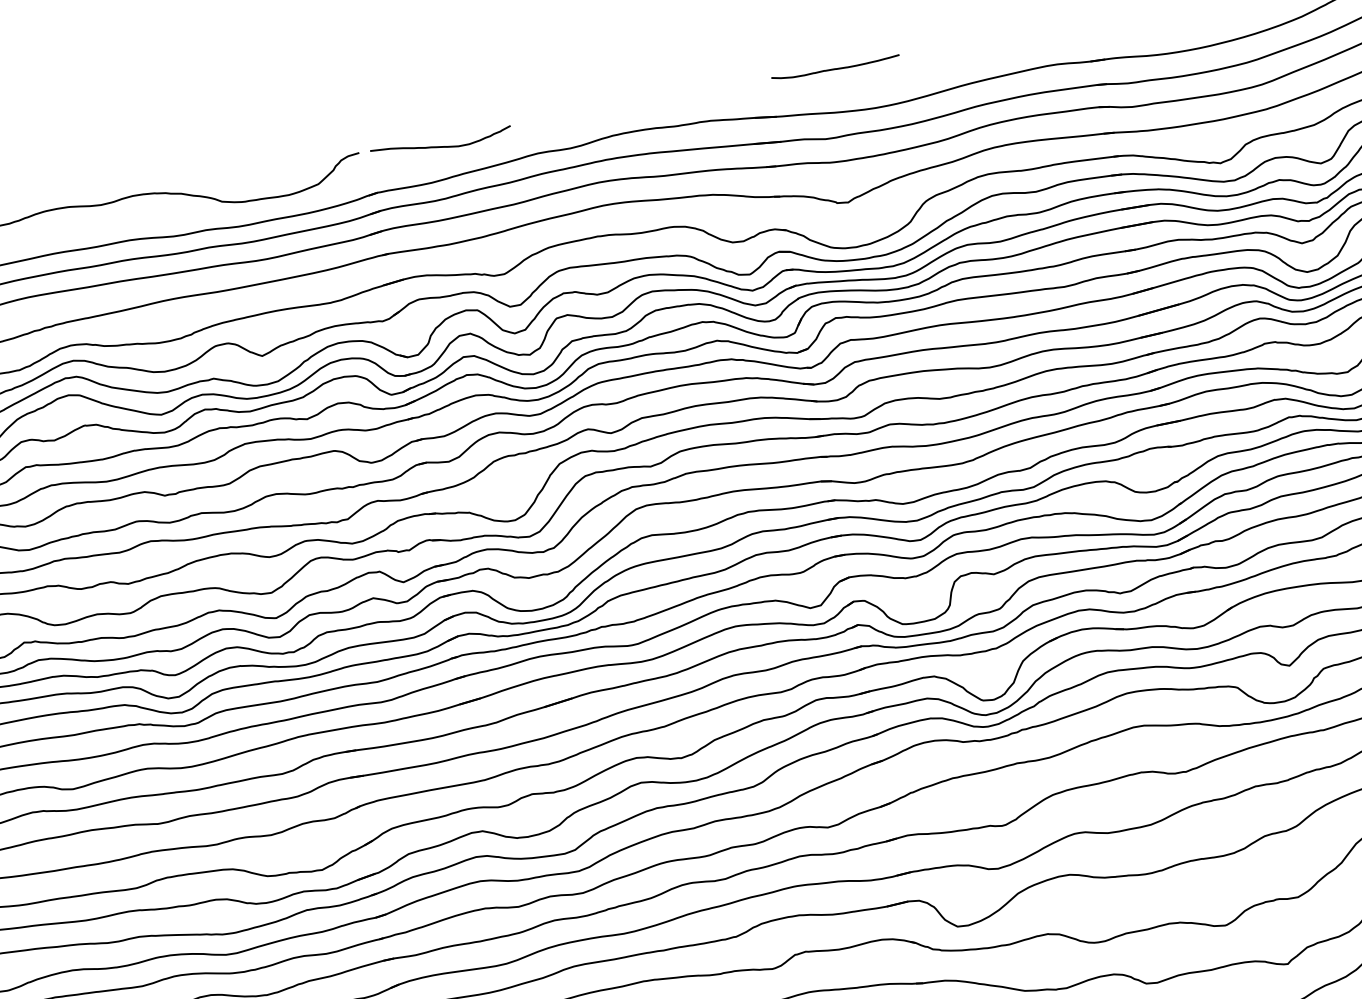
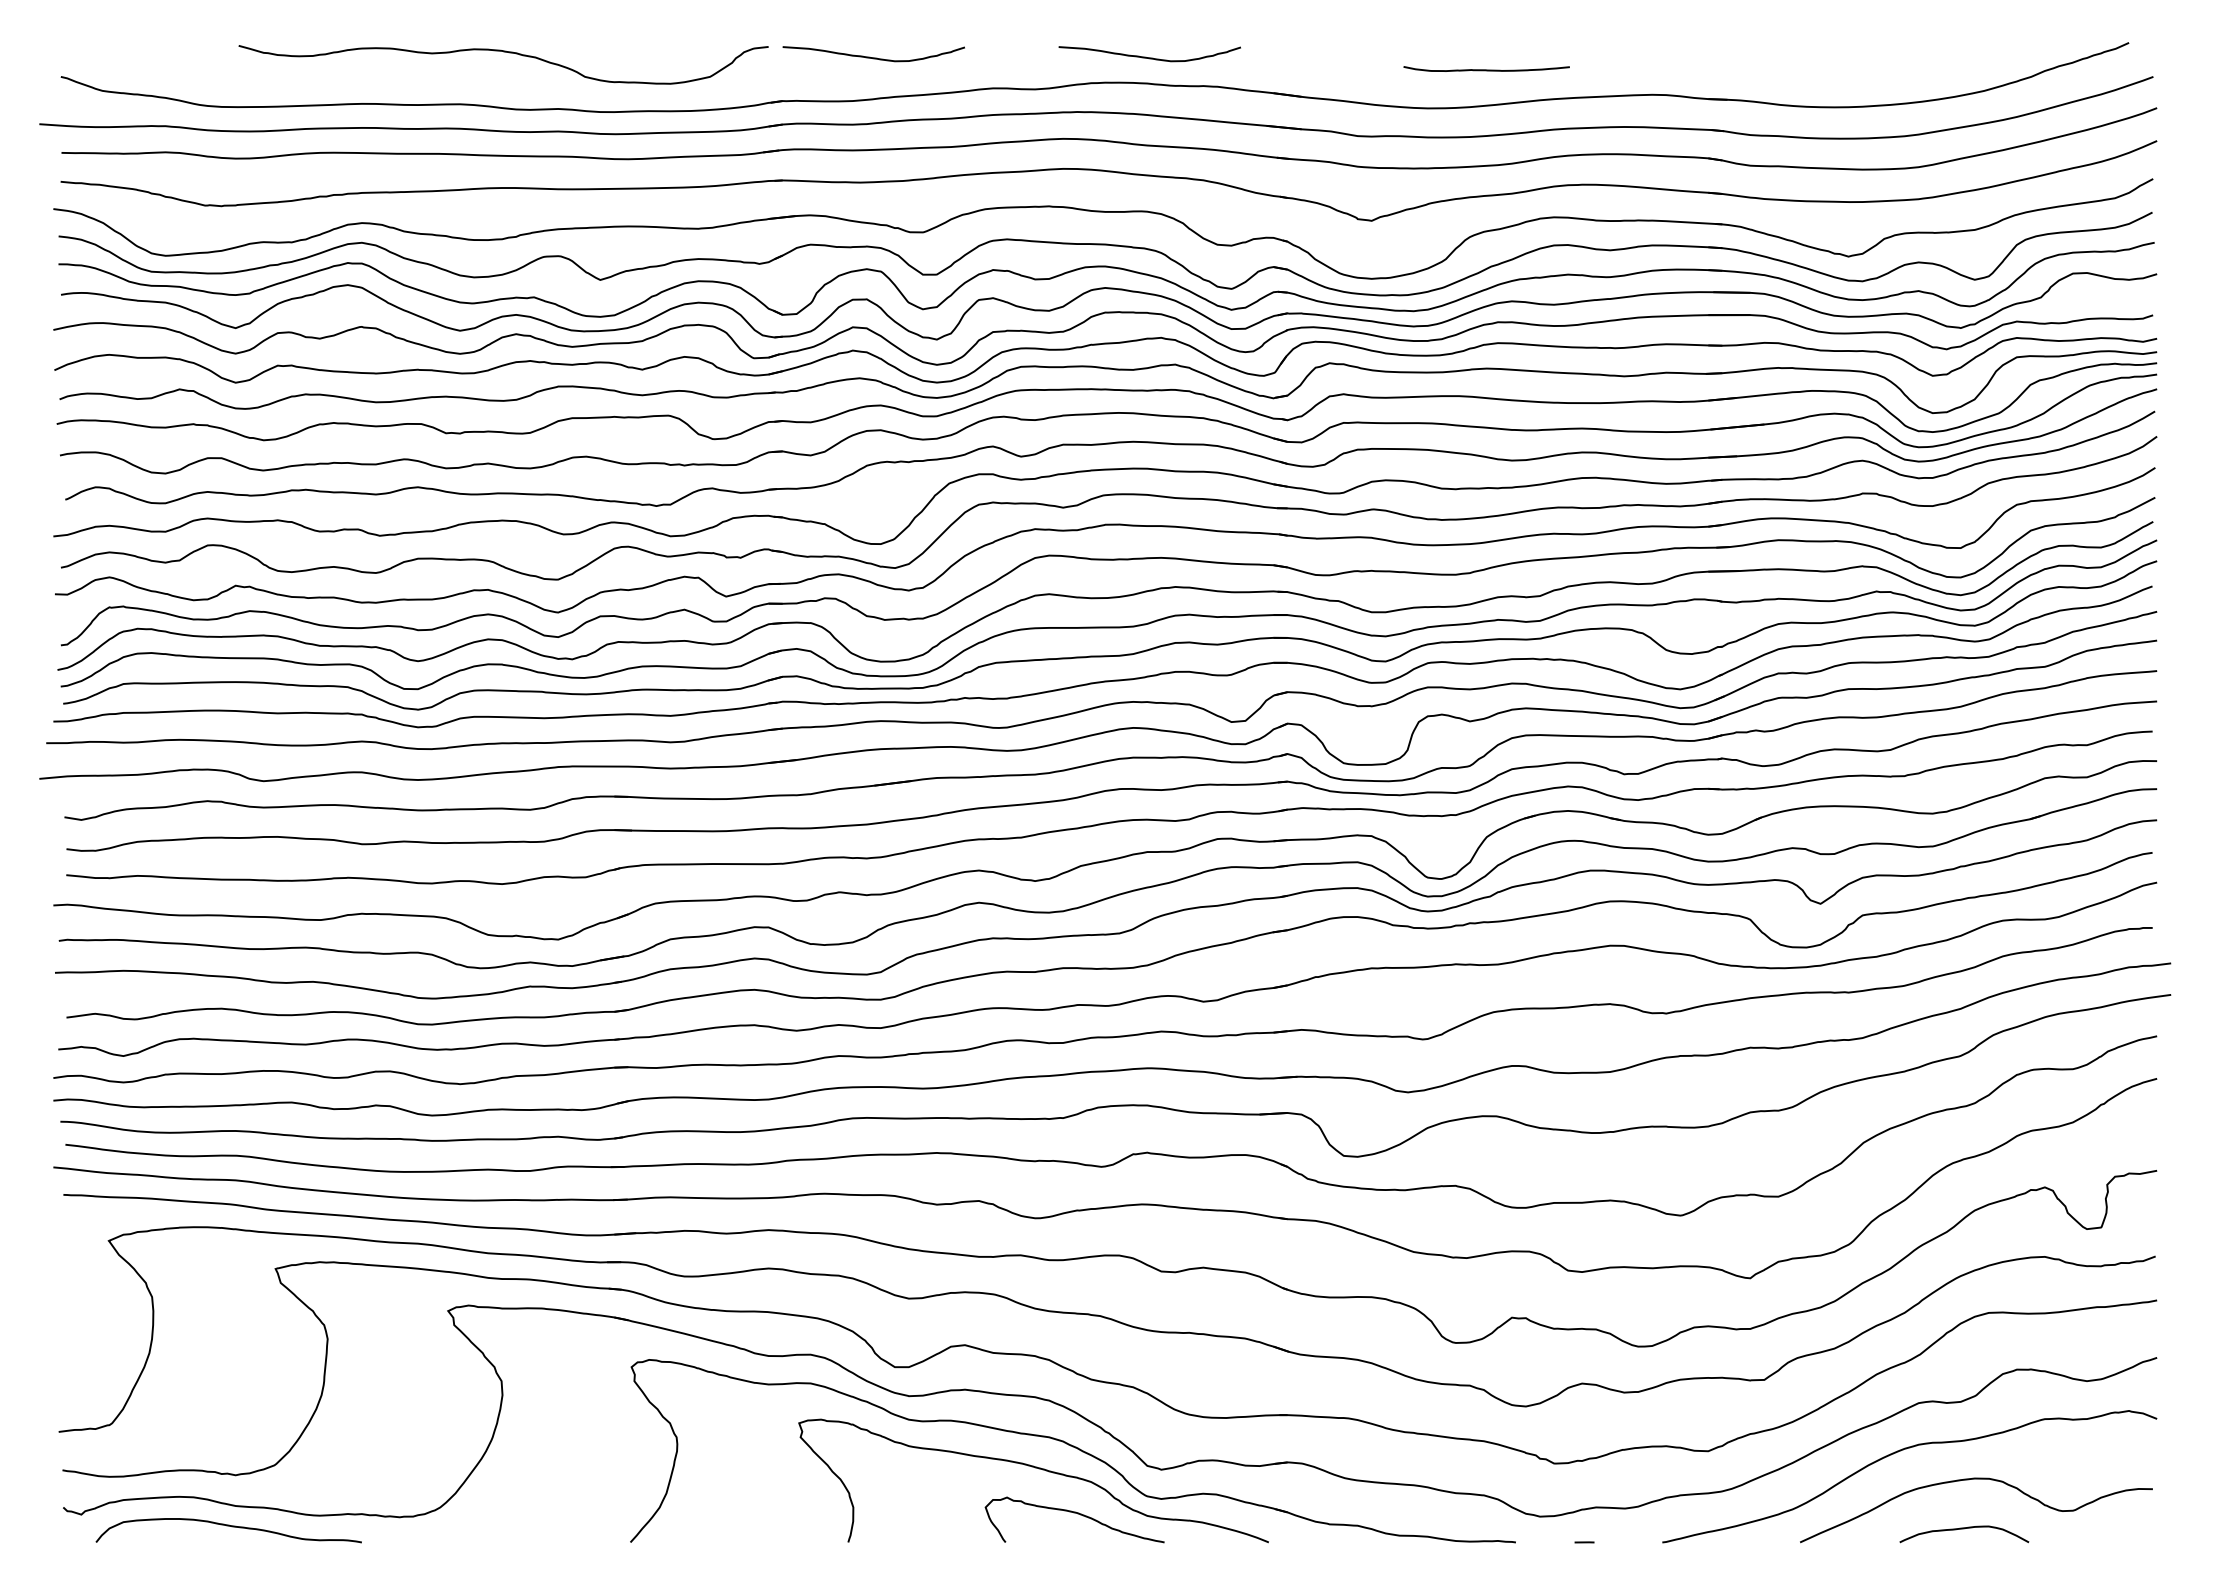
curve: (835, 68) -> (1486, 69), moved
curve: (654, 107) -> (1149, 57), added

